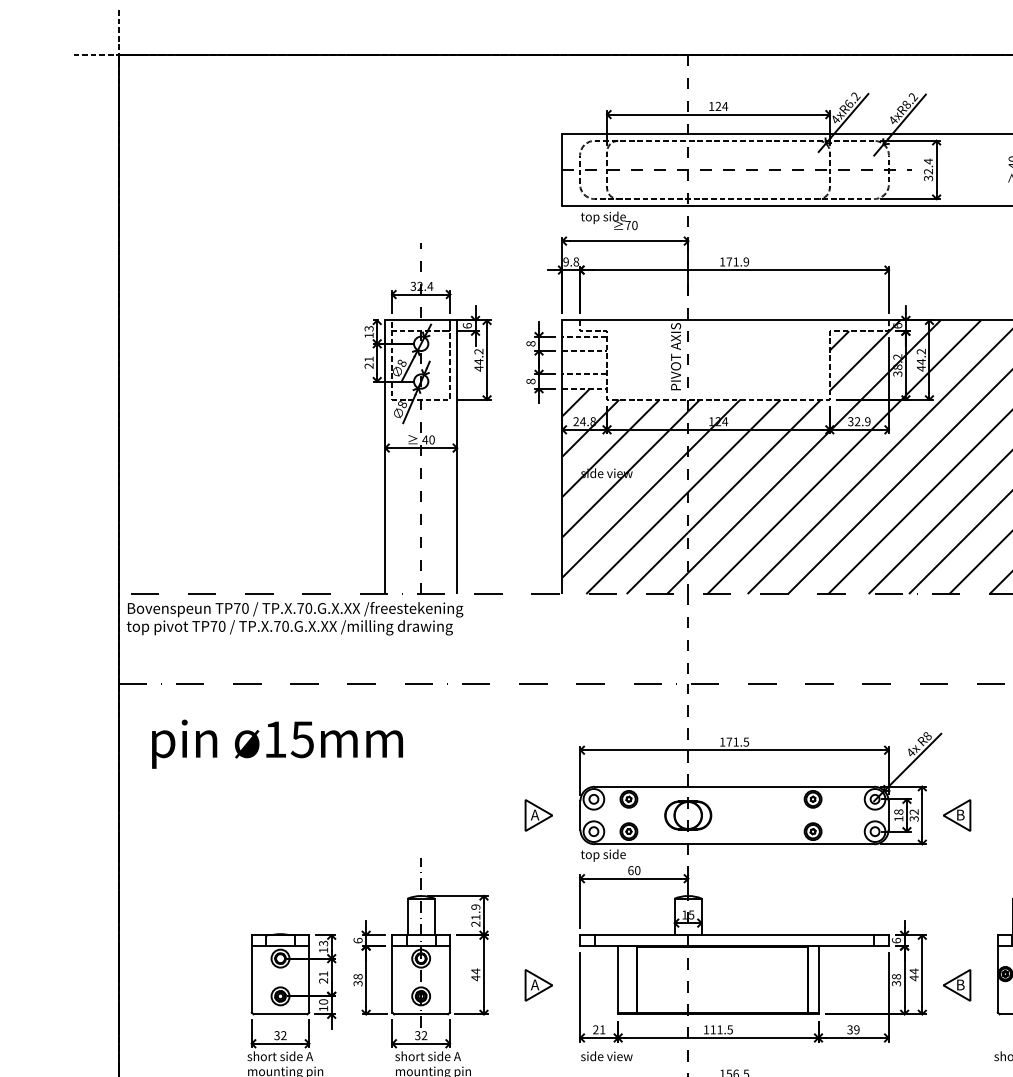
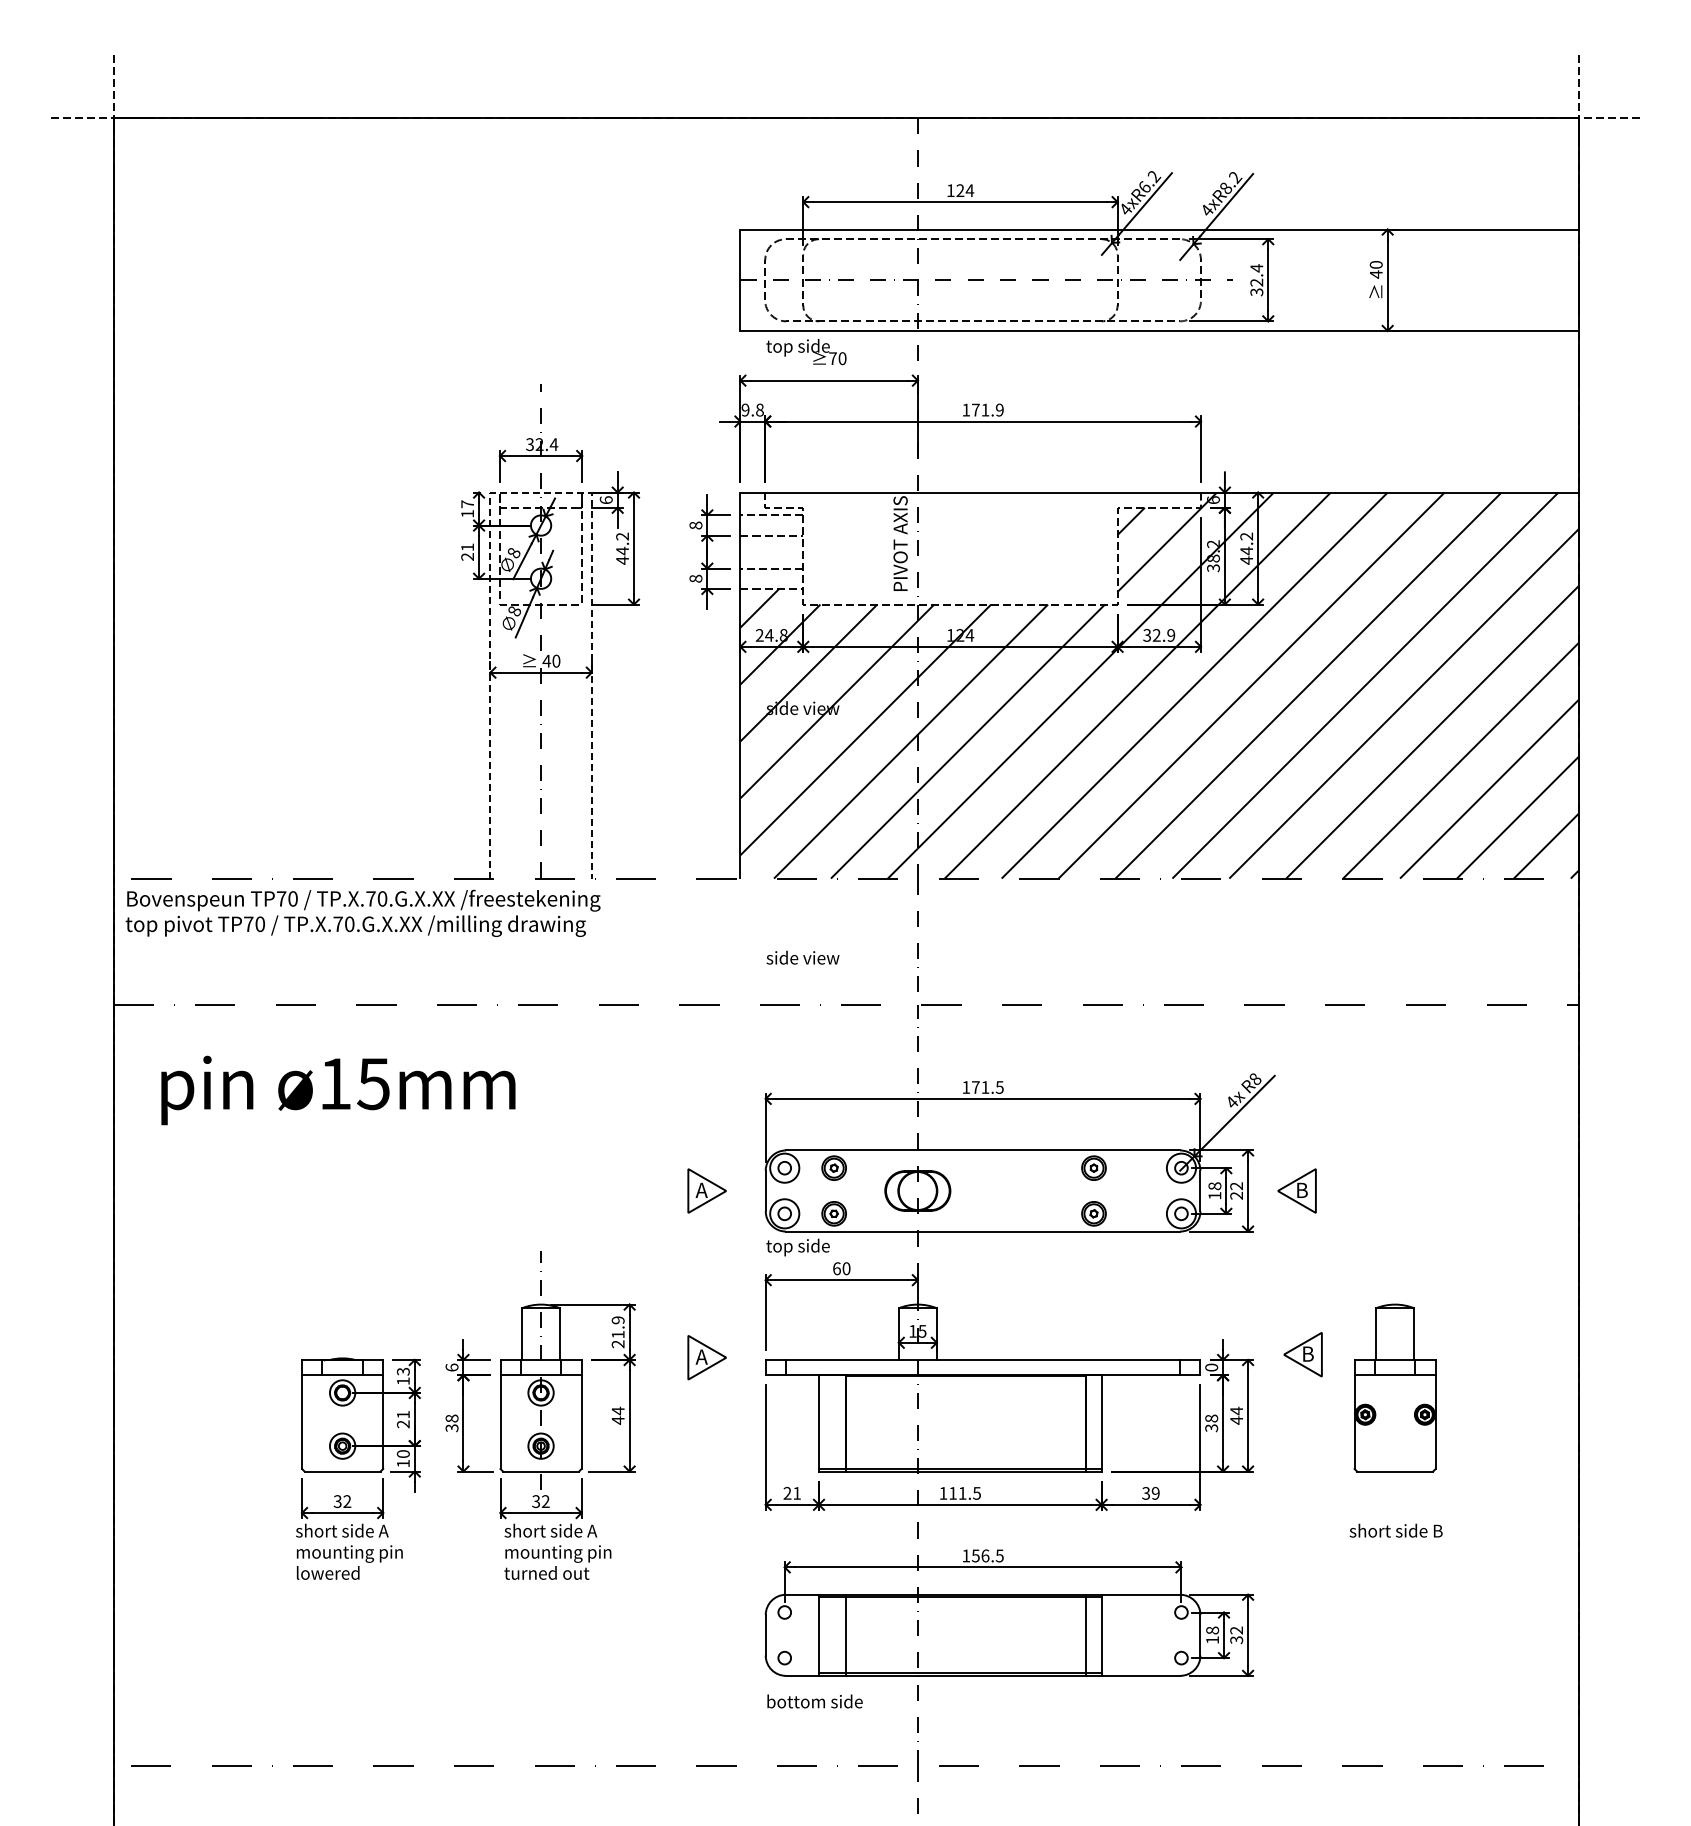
line: (421, 320) -> (541, 492), solid -> dashed
text: (369, 328) -> (467, 504), 13 -> 17
text: (914, 818) -> (1237, 1195), 32 -> 22
text: (896, 940) -> (1211, 1367), 6 -> 0
part: (538, 985) -> (706, 1357), moved
part: (956, 985) -> (1302, 1354), moved
text: (606, 1056) -> (802, 957), moved

